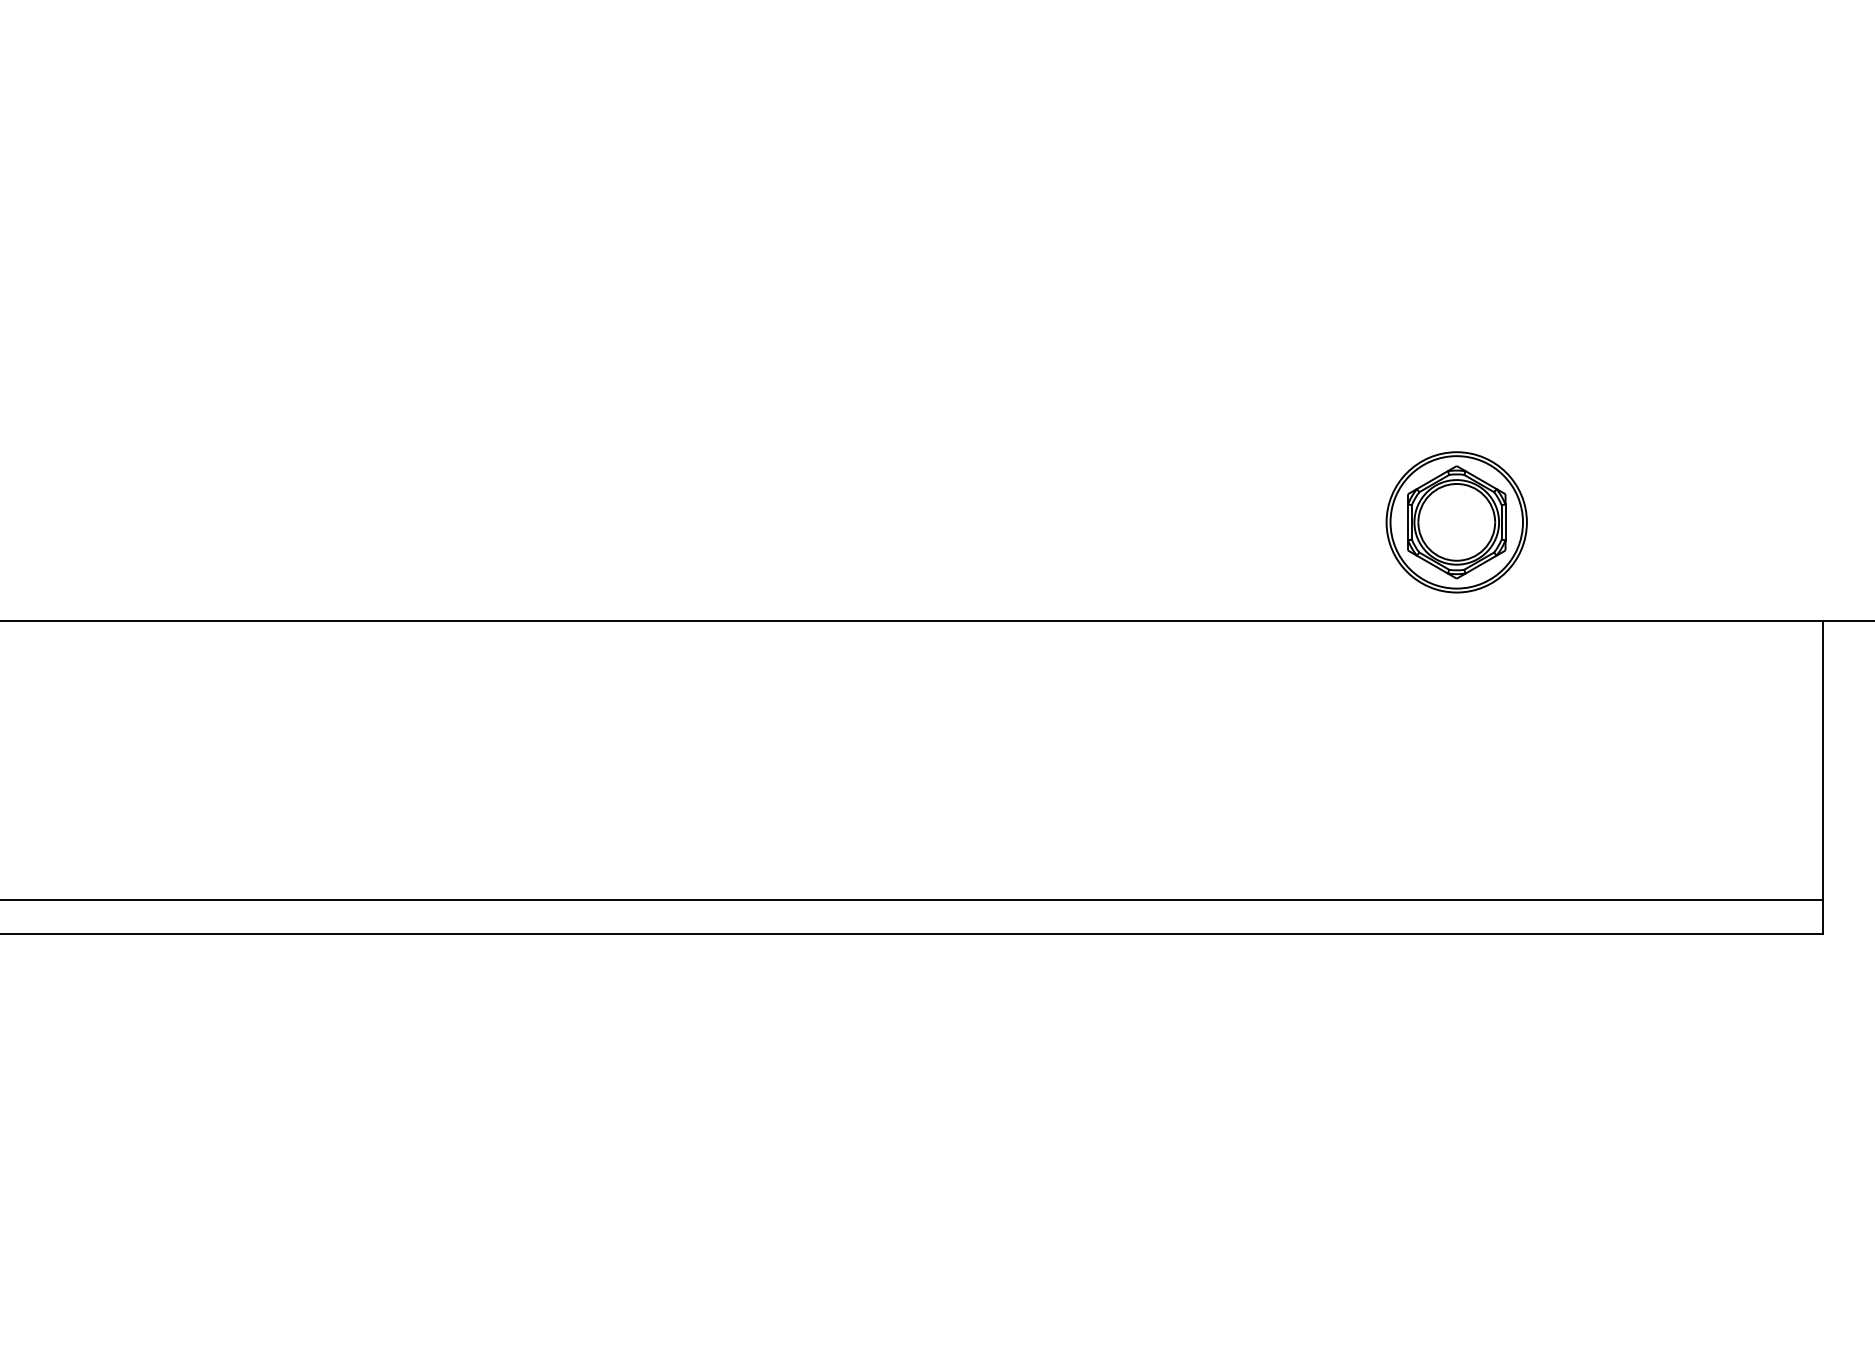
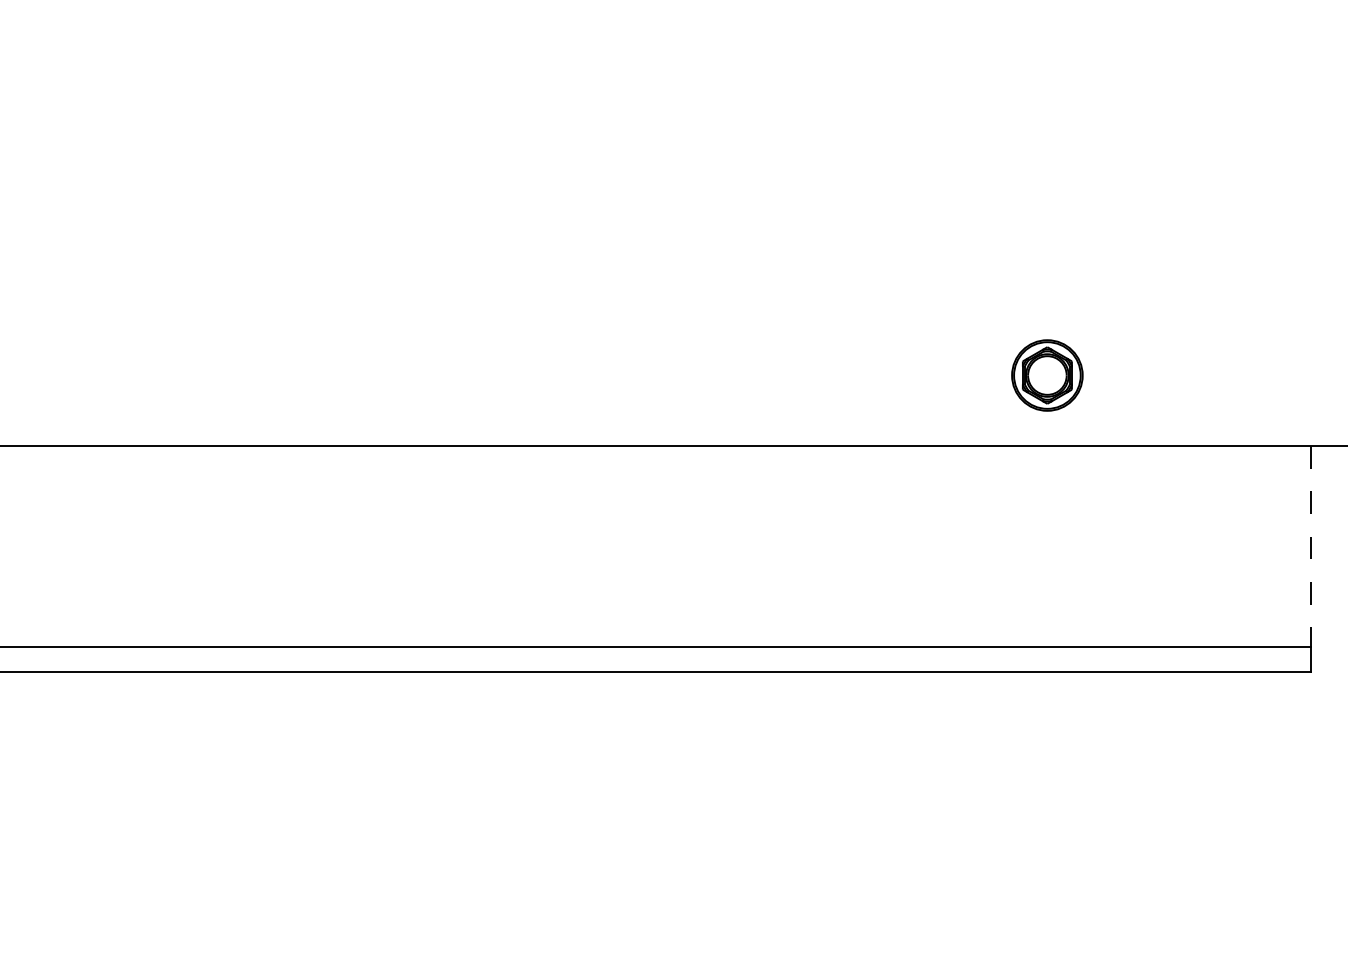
part: (1456, 522) -> (1047, 375), size x0.7
line: (1822, 761) -> (1310, 547), solid -> dashed

